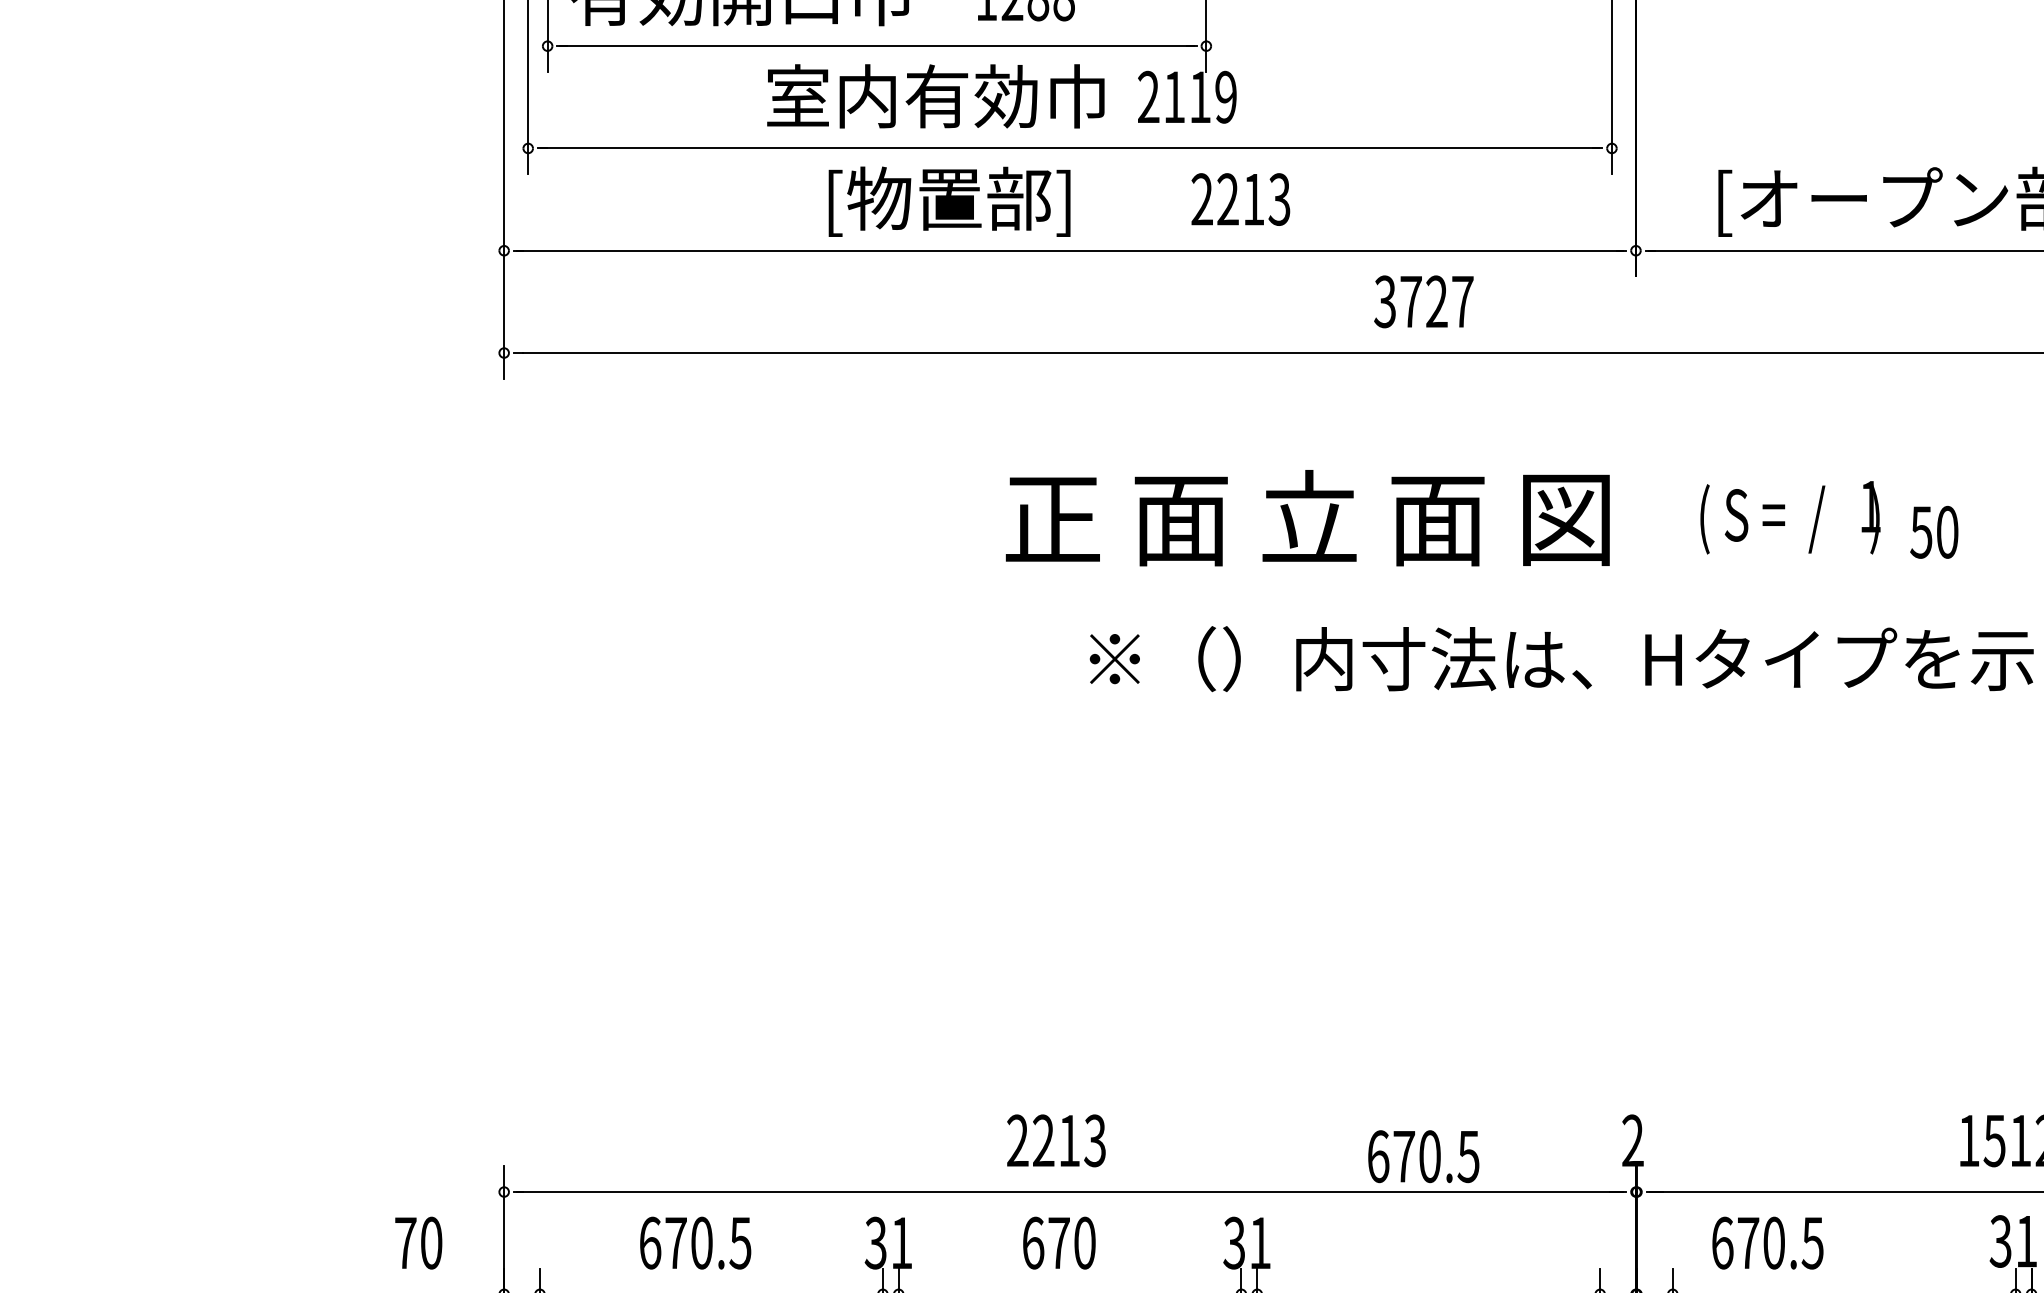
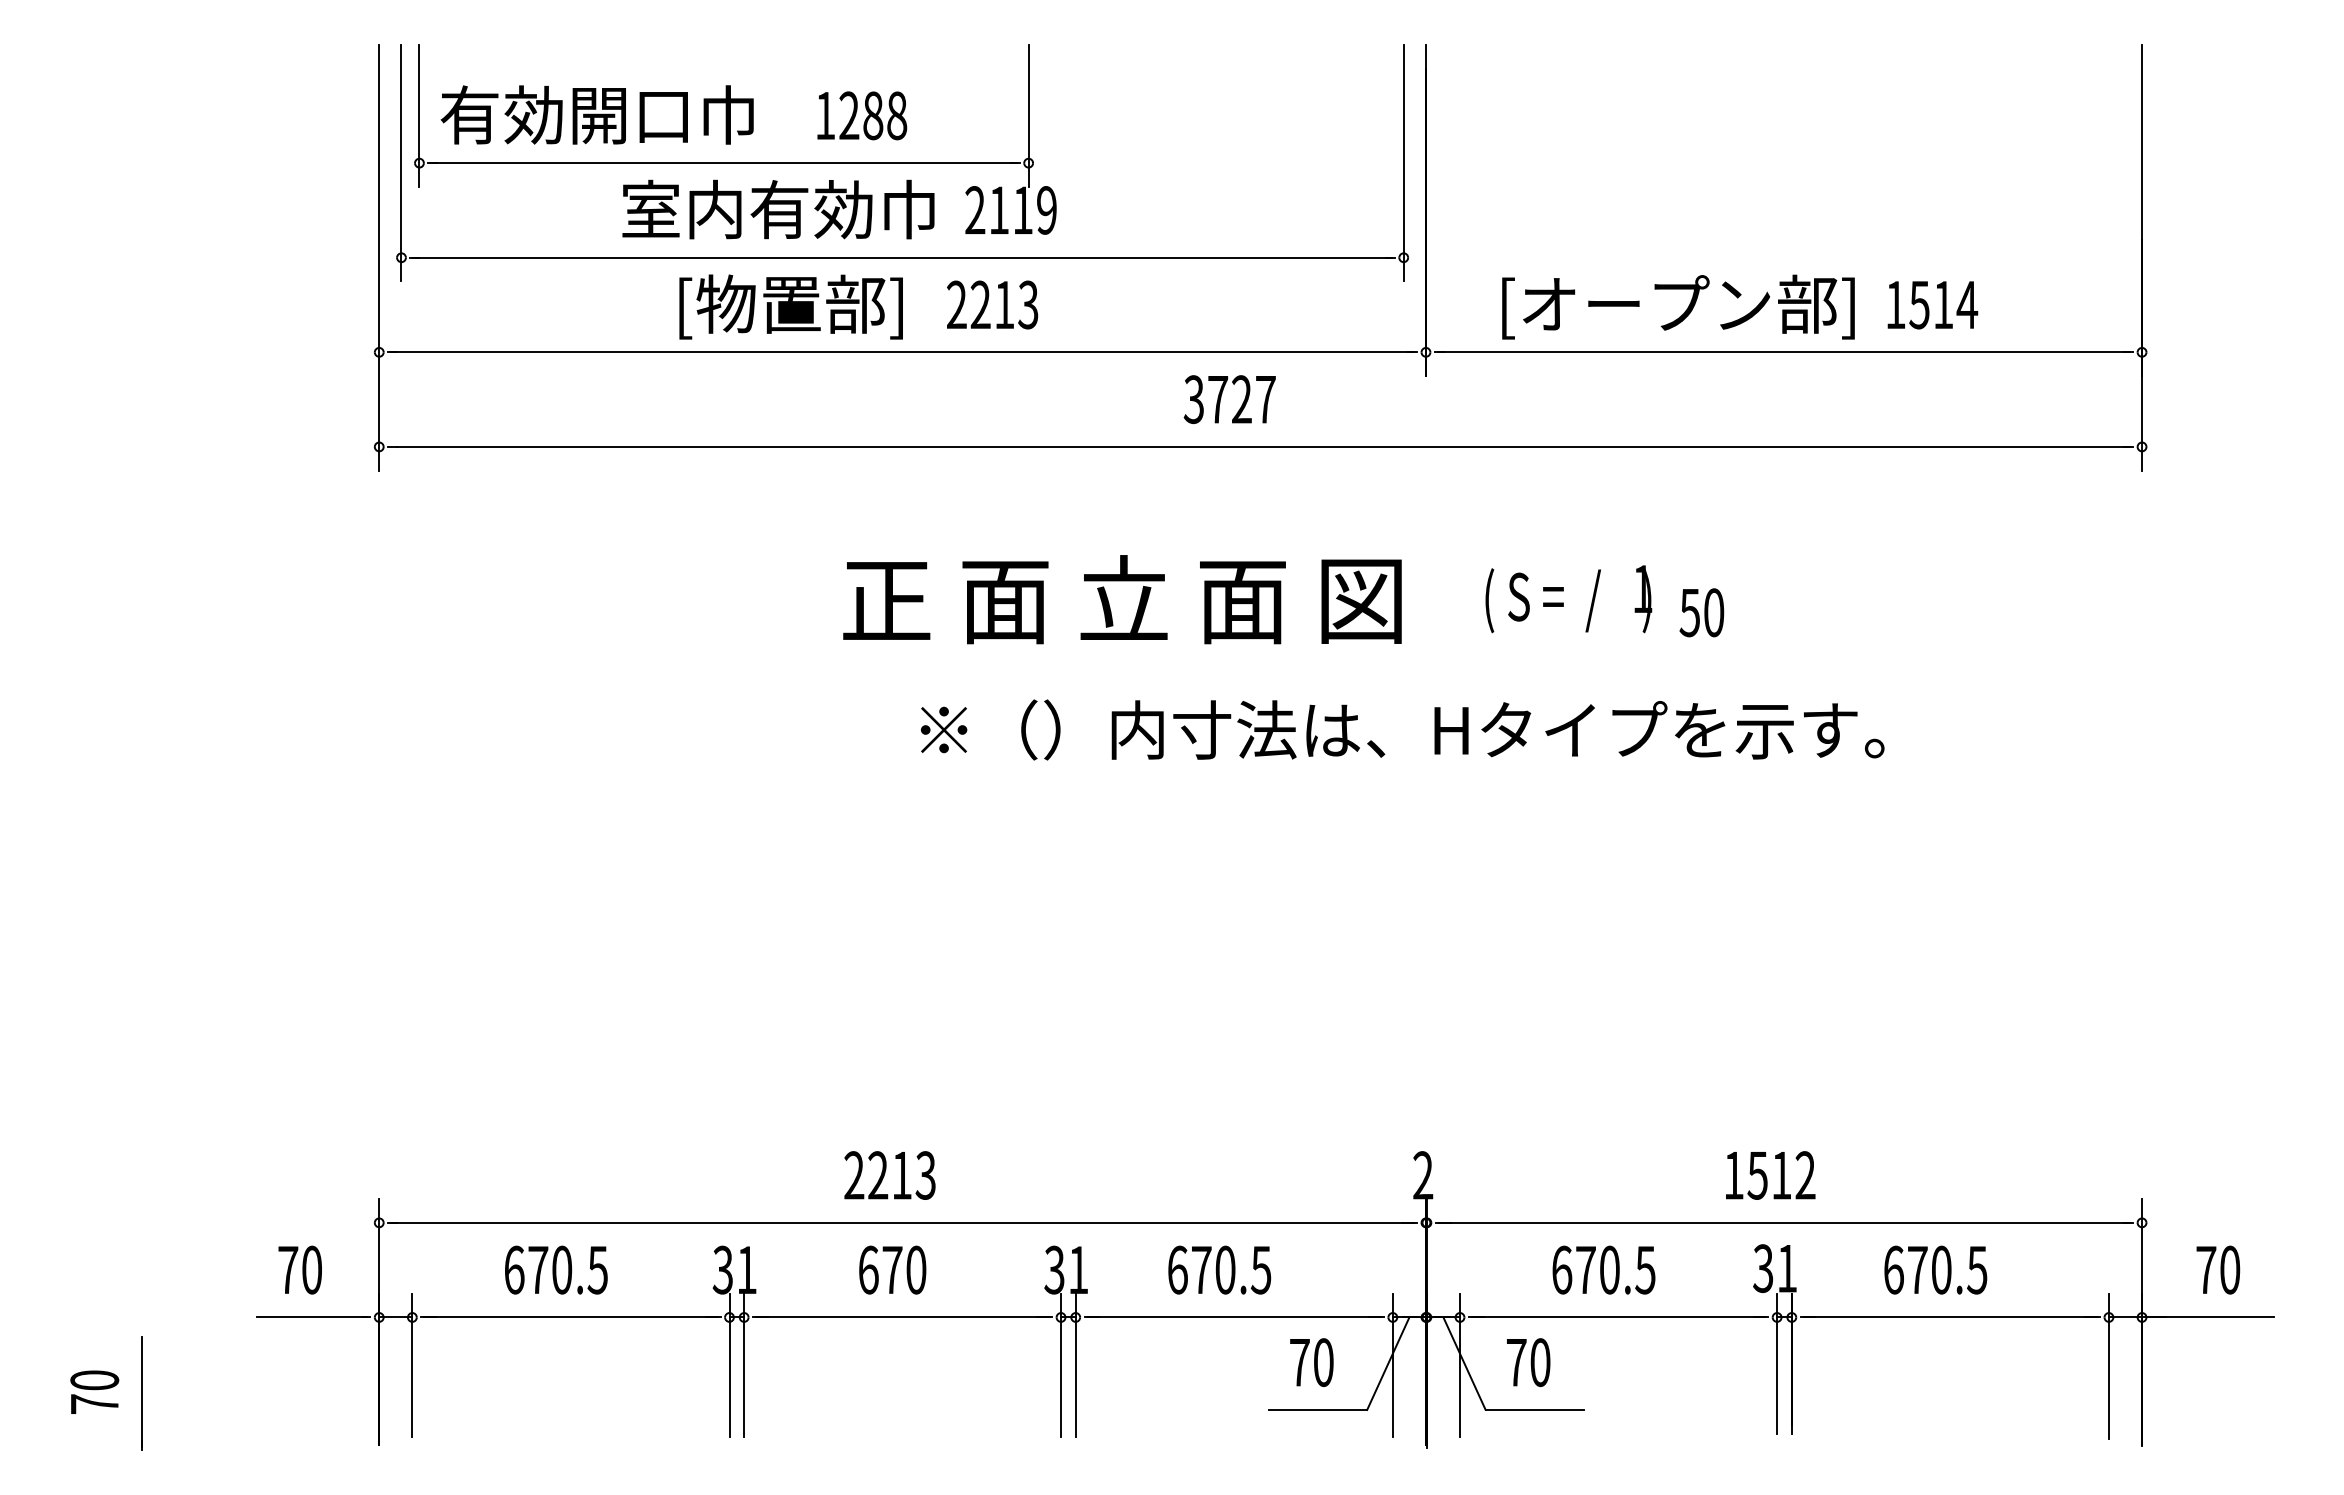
text: (1240, 199) -> (992, 304), moved
text: (1423, 1155) -> (1219, 1269), moved
text: (1767, 1242) -> (1603, 1269), moved

